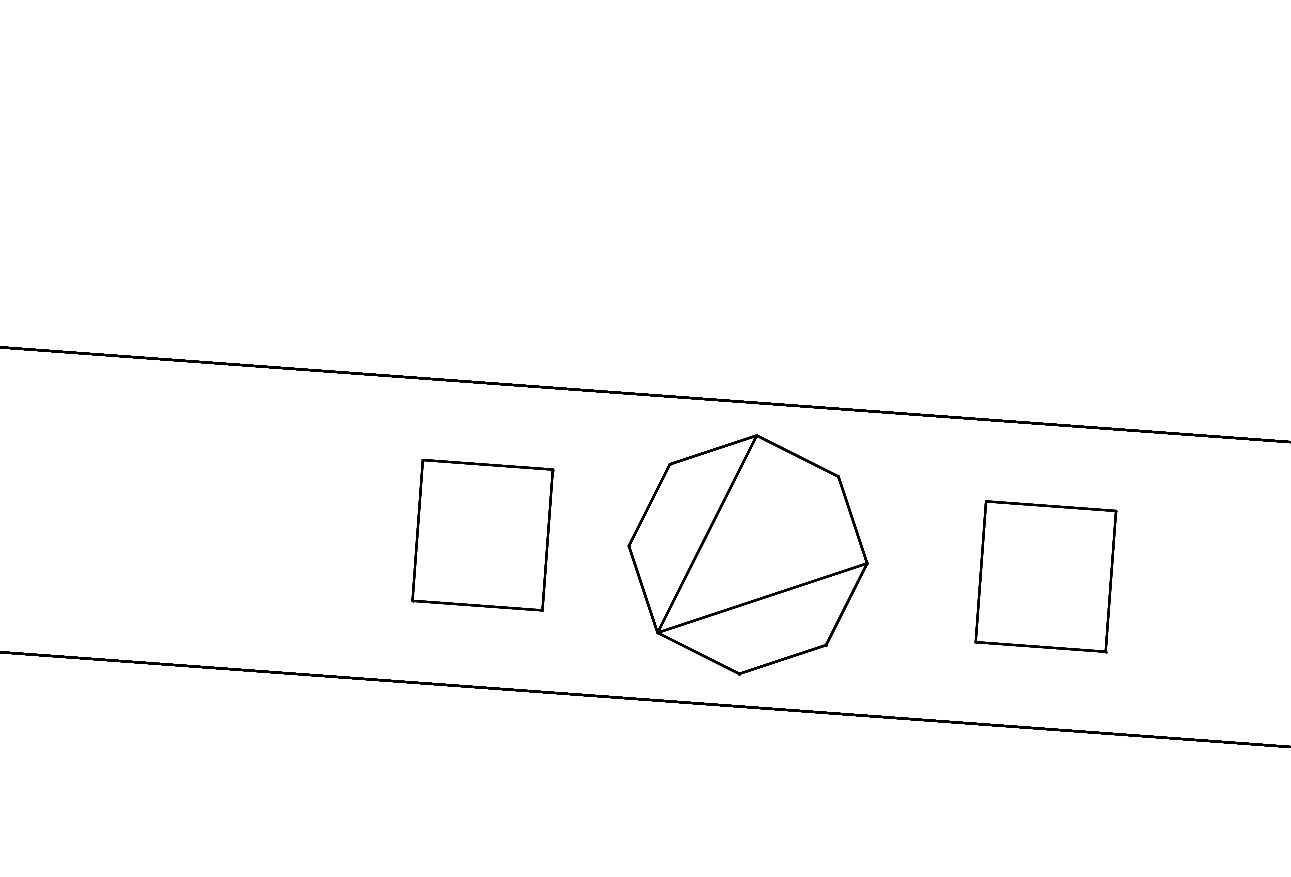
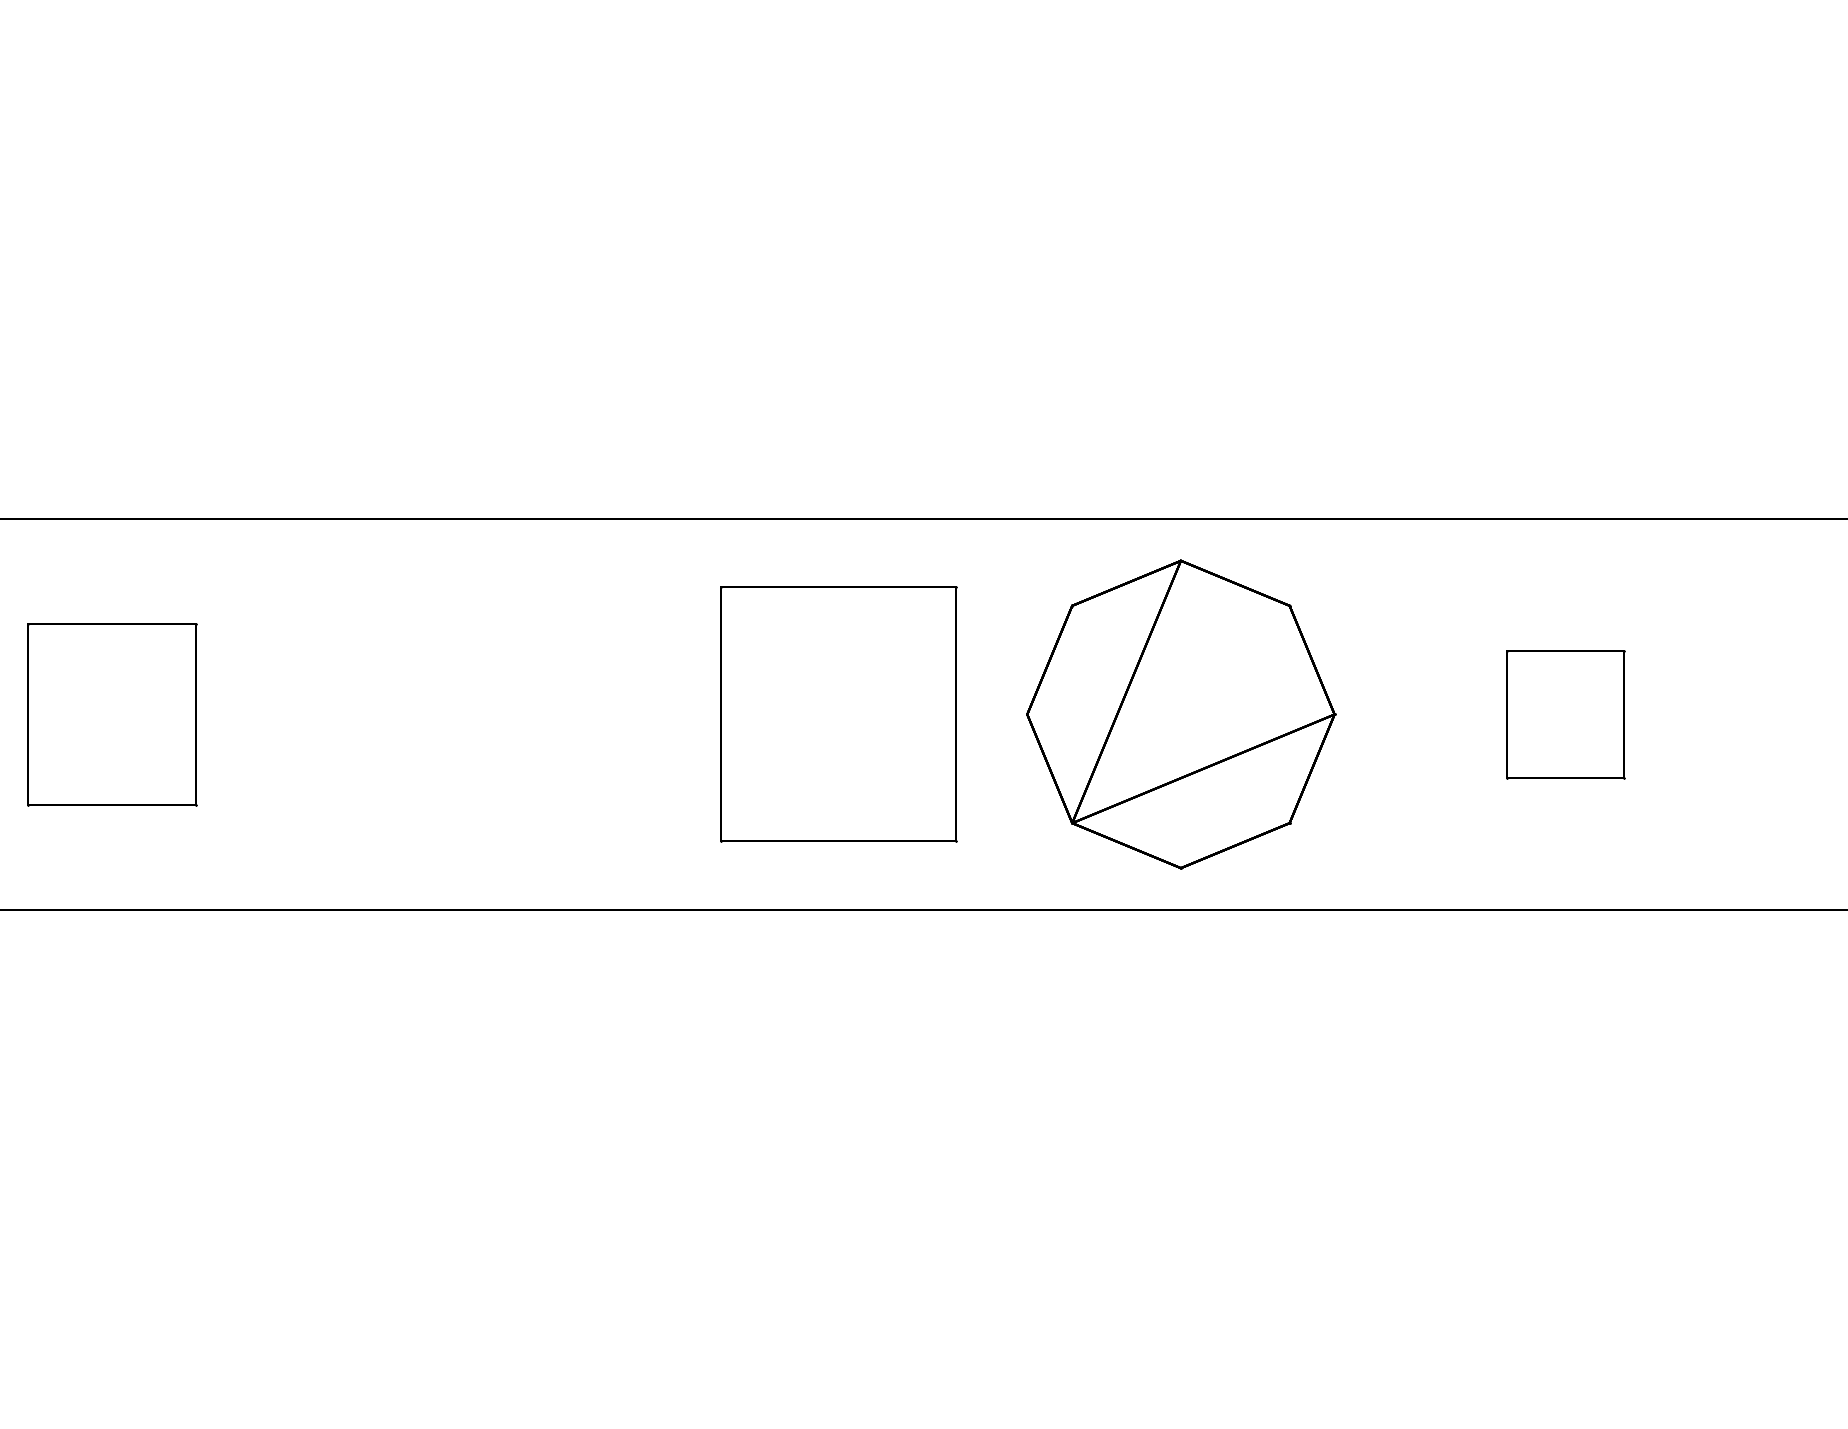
part: (483, 535) -> (839, 714), size x1.4
part: (1046, 576) -> (1565, 714), size x0.7

